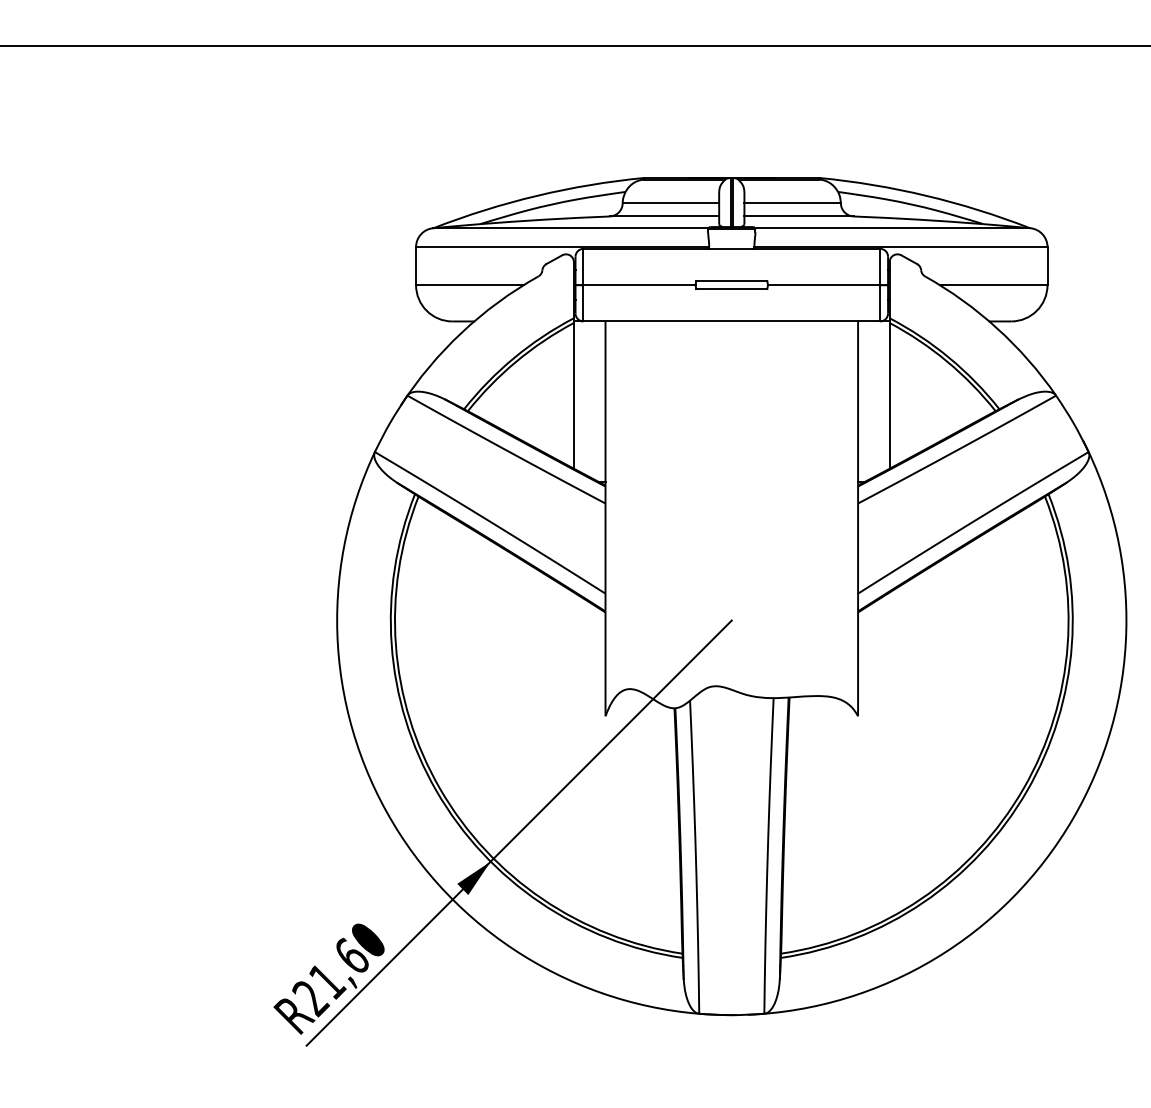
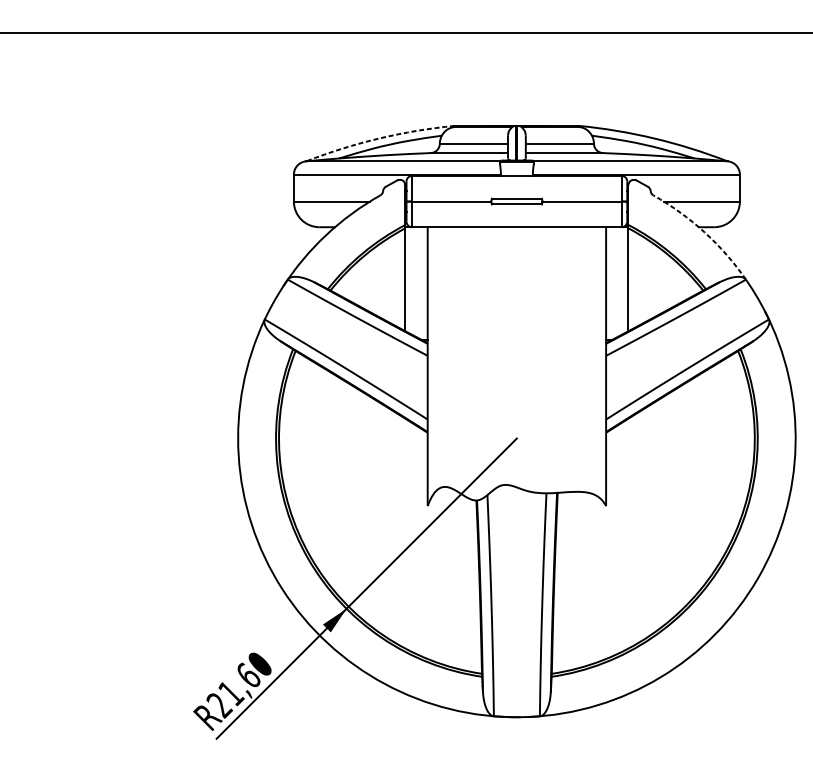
arc: (537, 195) -> (379, 138), solid -> dashed
arc: (997, 328) -> (704, 232), solid -> dashed

